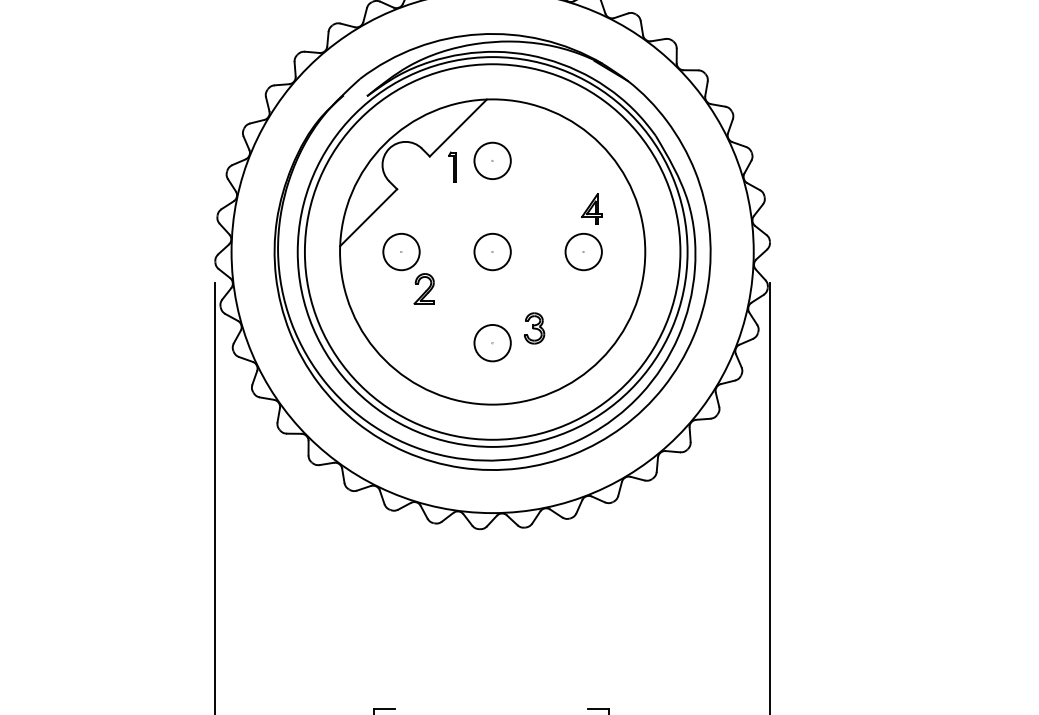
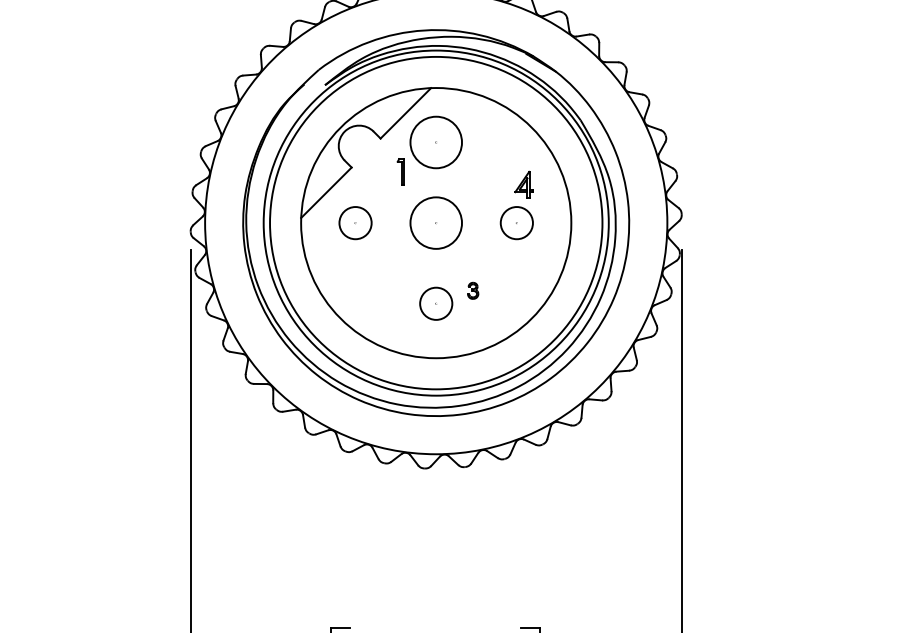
circle: (492, 160) -> (436, 142), size x1.6
part: (452, 166) -> (400, 171), moved
circle: (492, 252) -> (436, 223), size x1.6
part: (424, 288) -> (375, 255), removed
part: (533, 328) -> (472, 290), size x0.6

